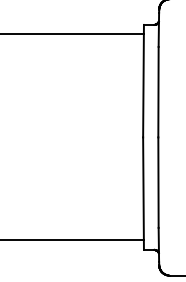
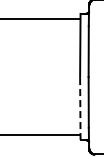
line: (143, 193) -> (80, 108), solid -> dashed

